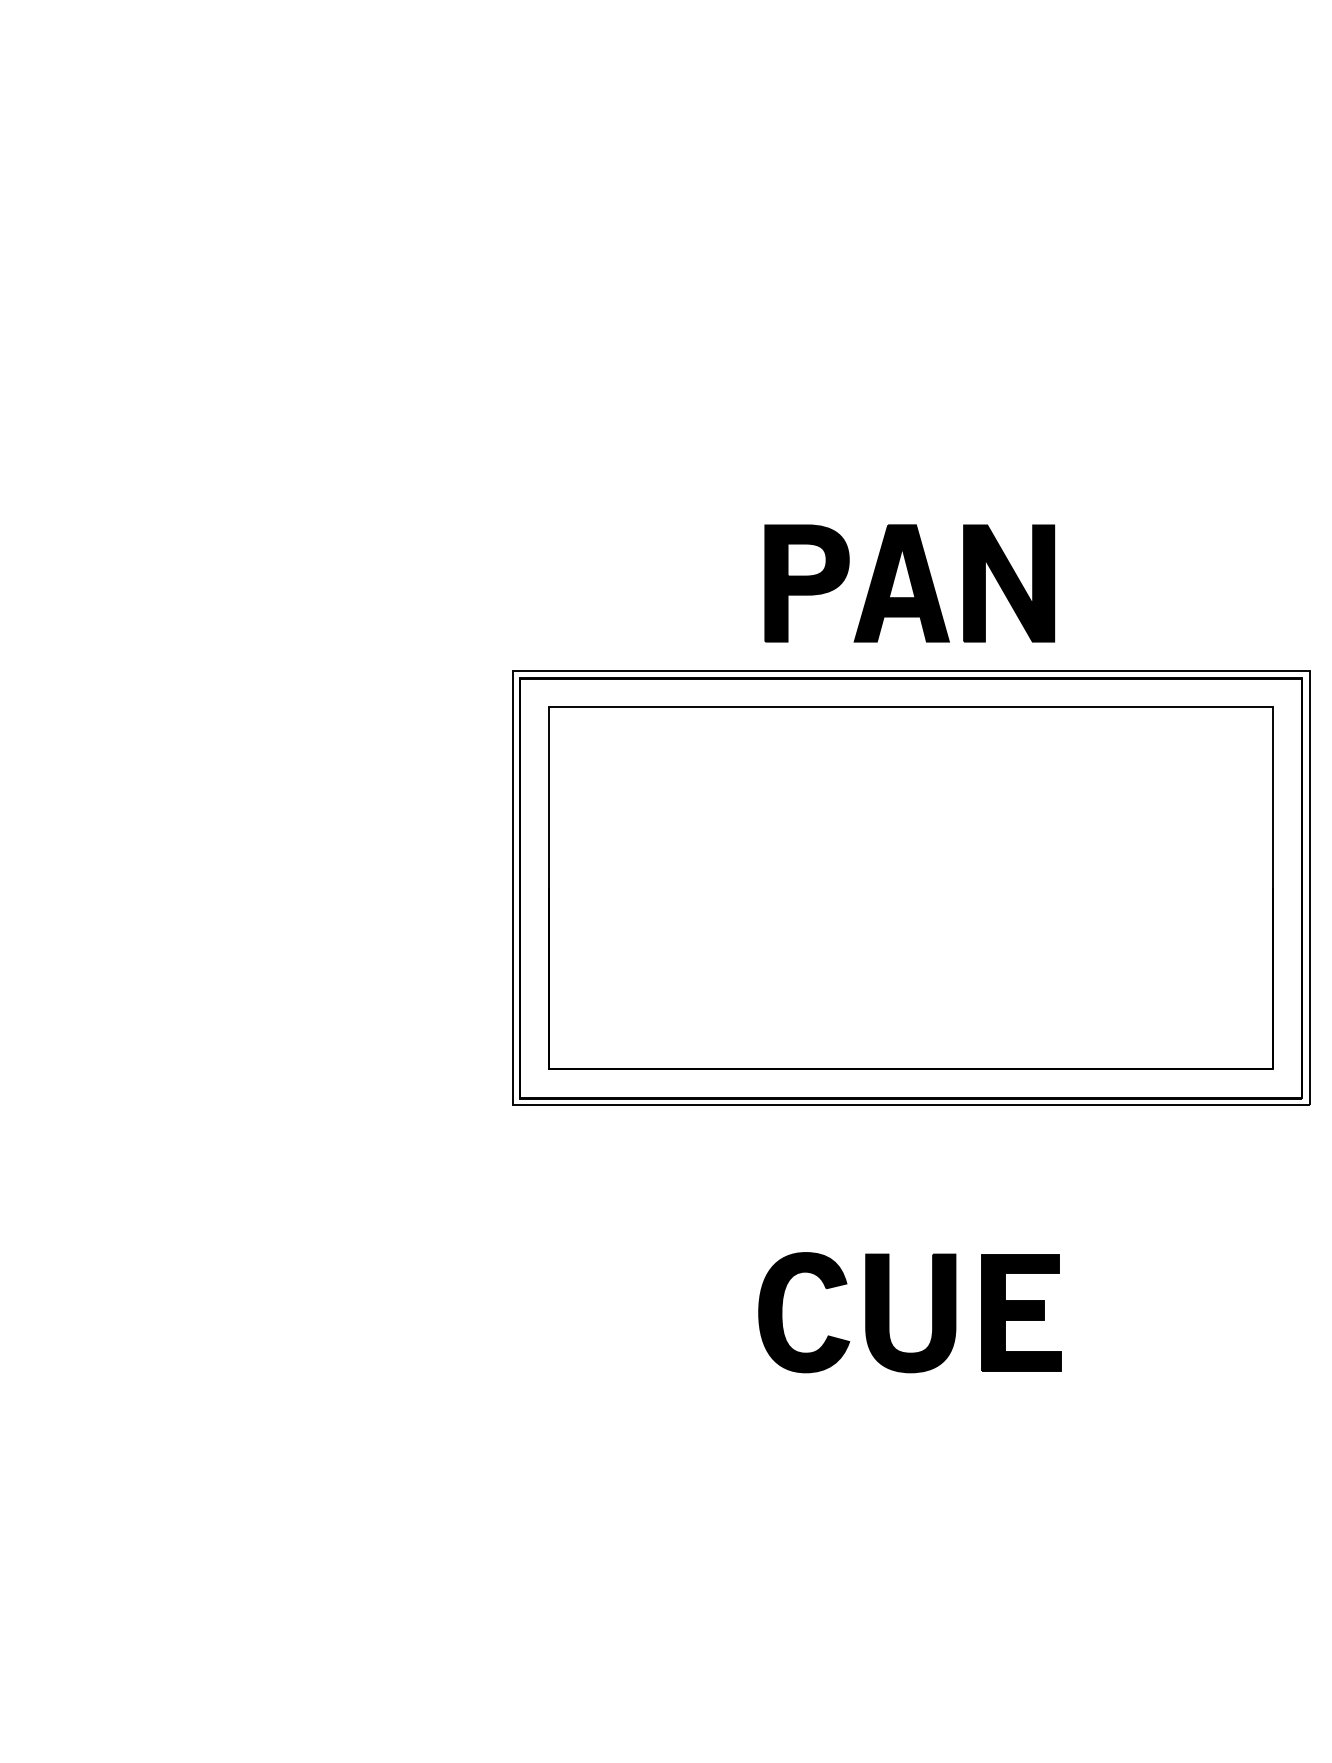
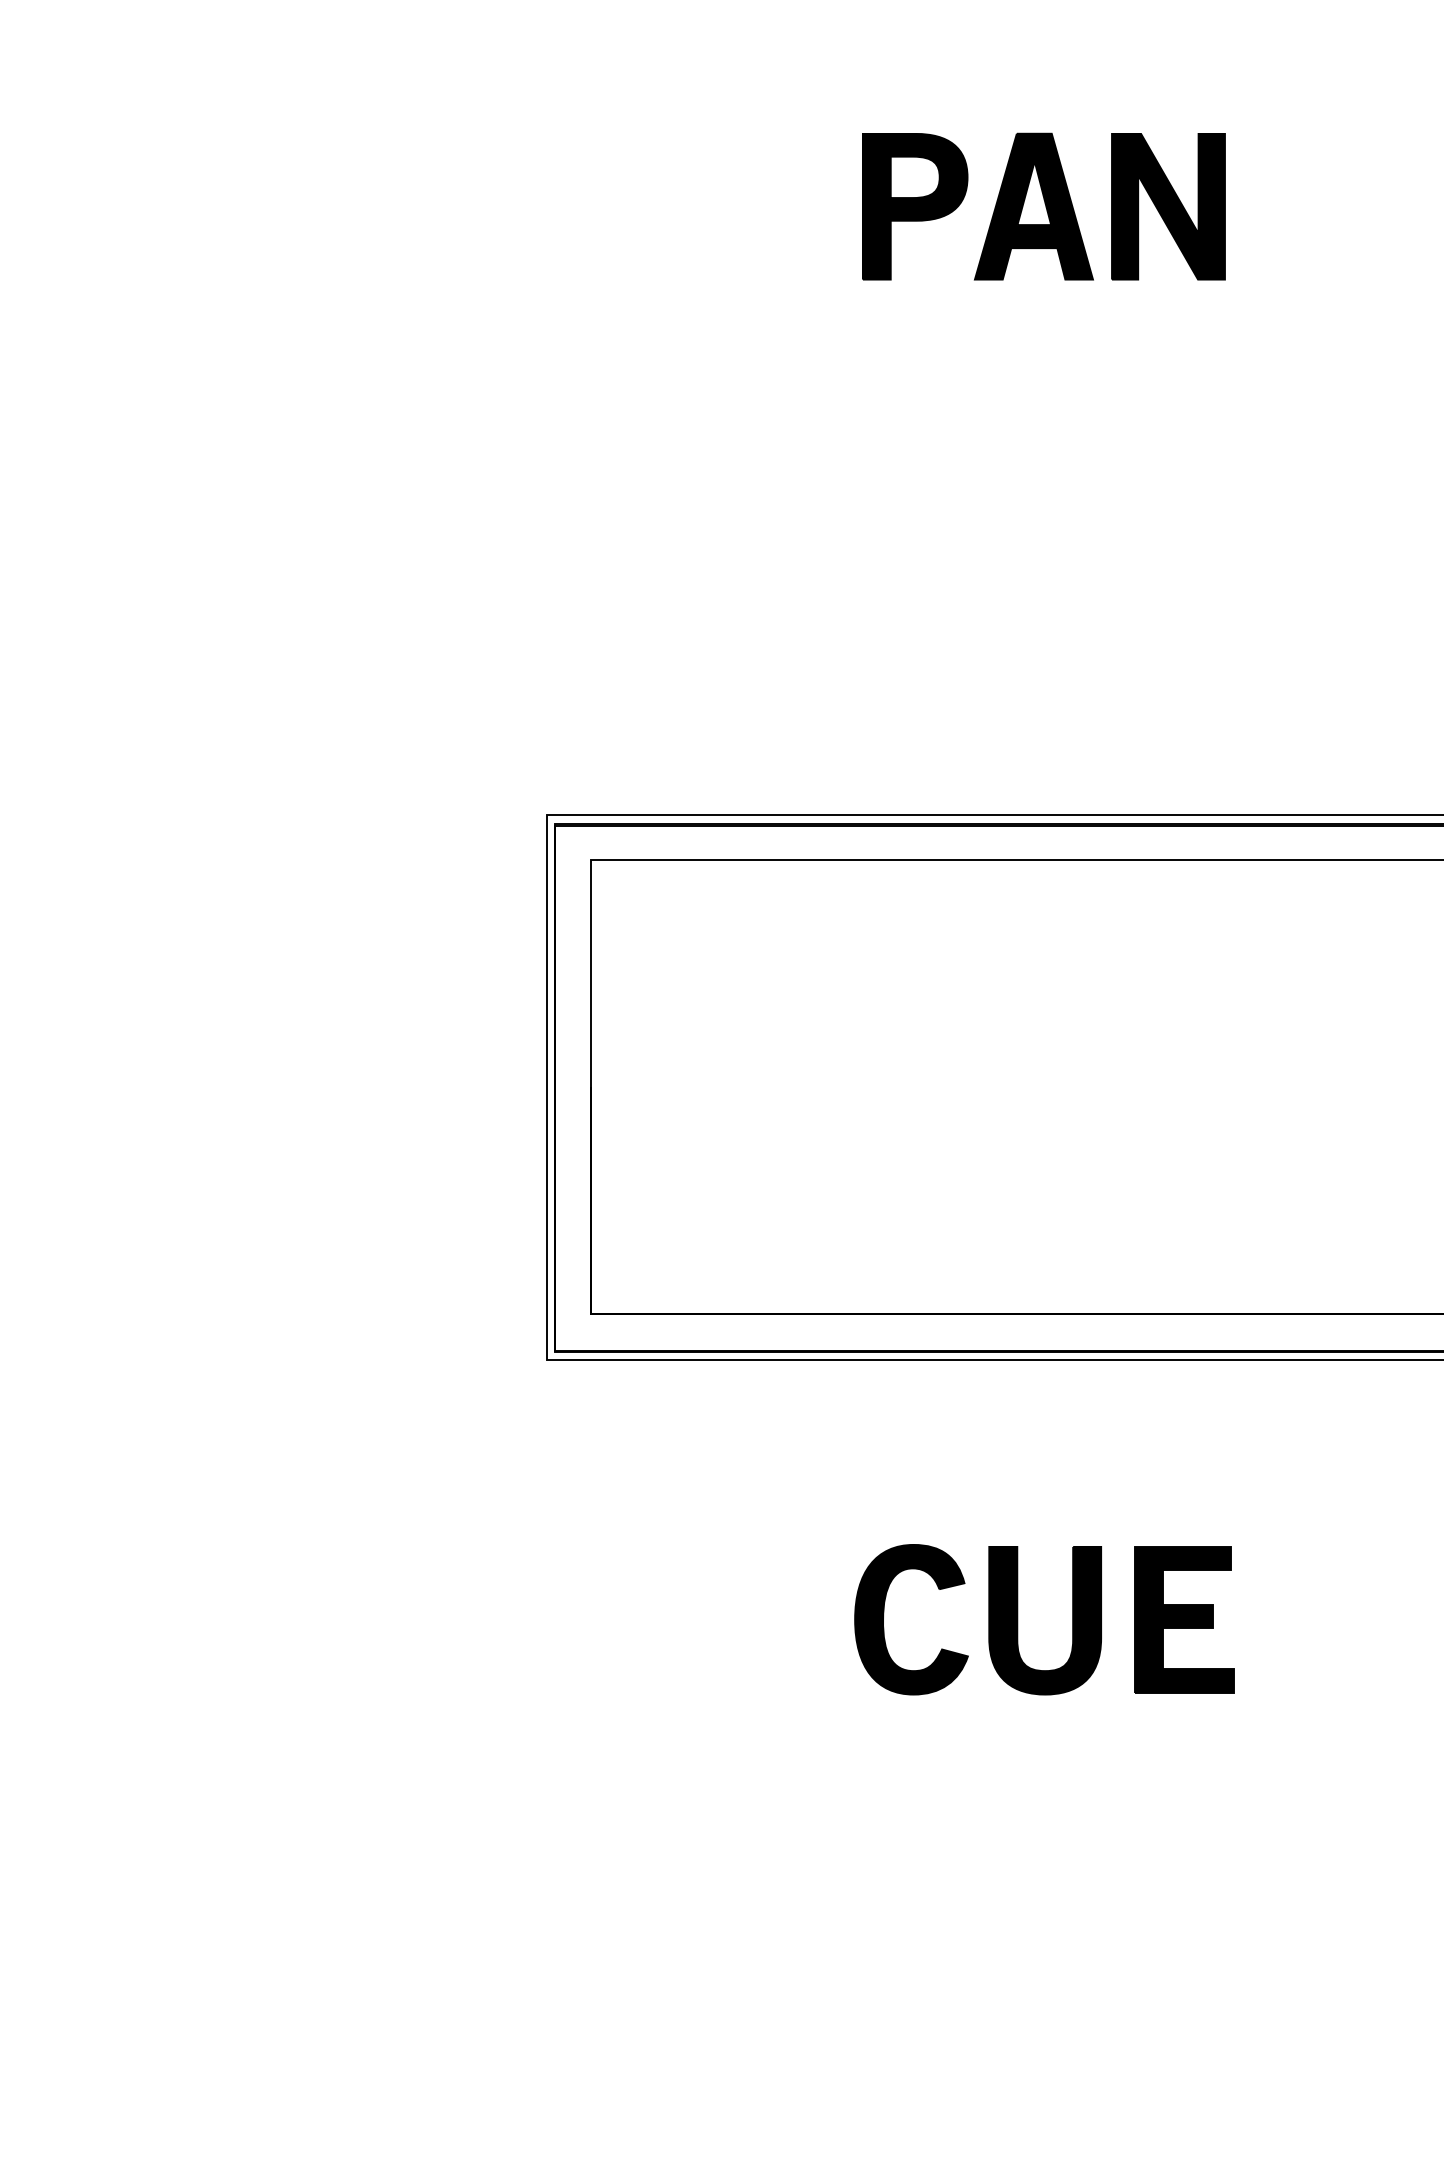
part: (909, 583) -> (1043, 206), moved

